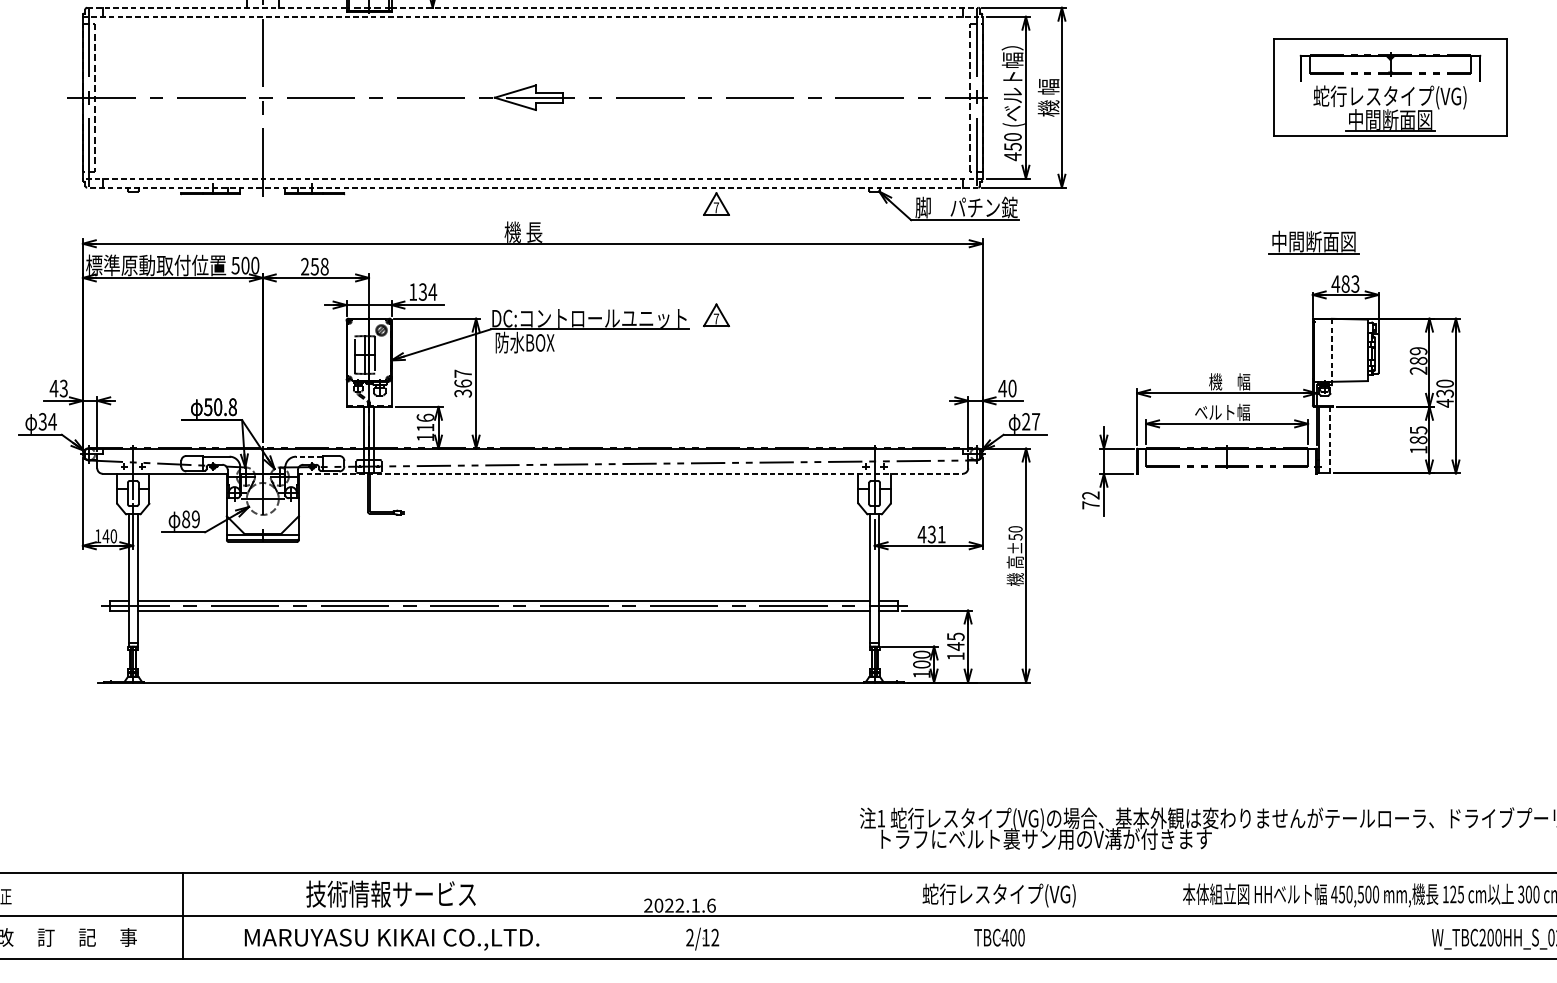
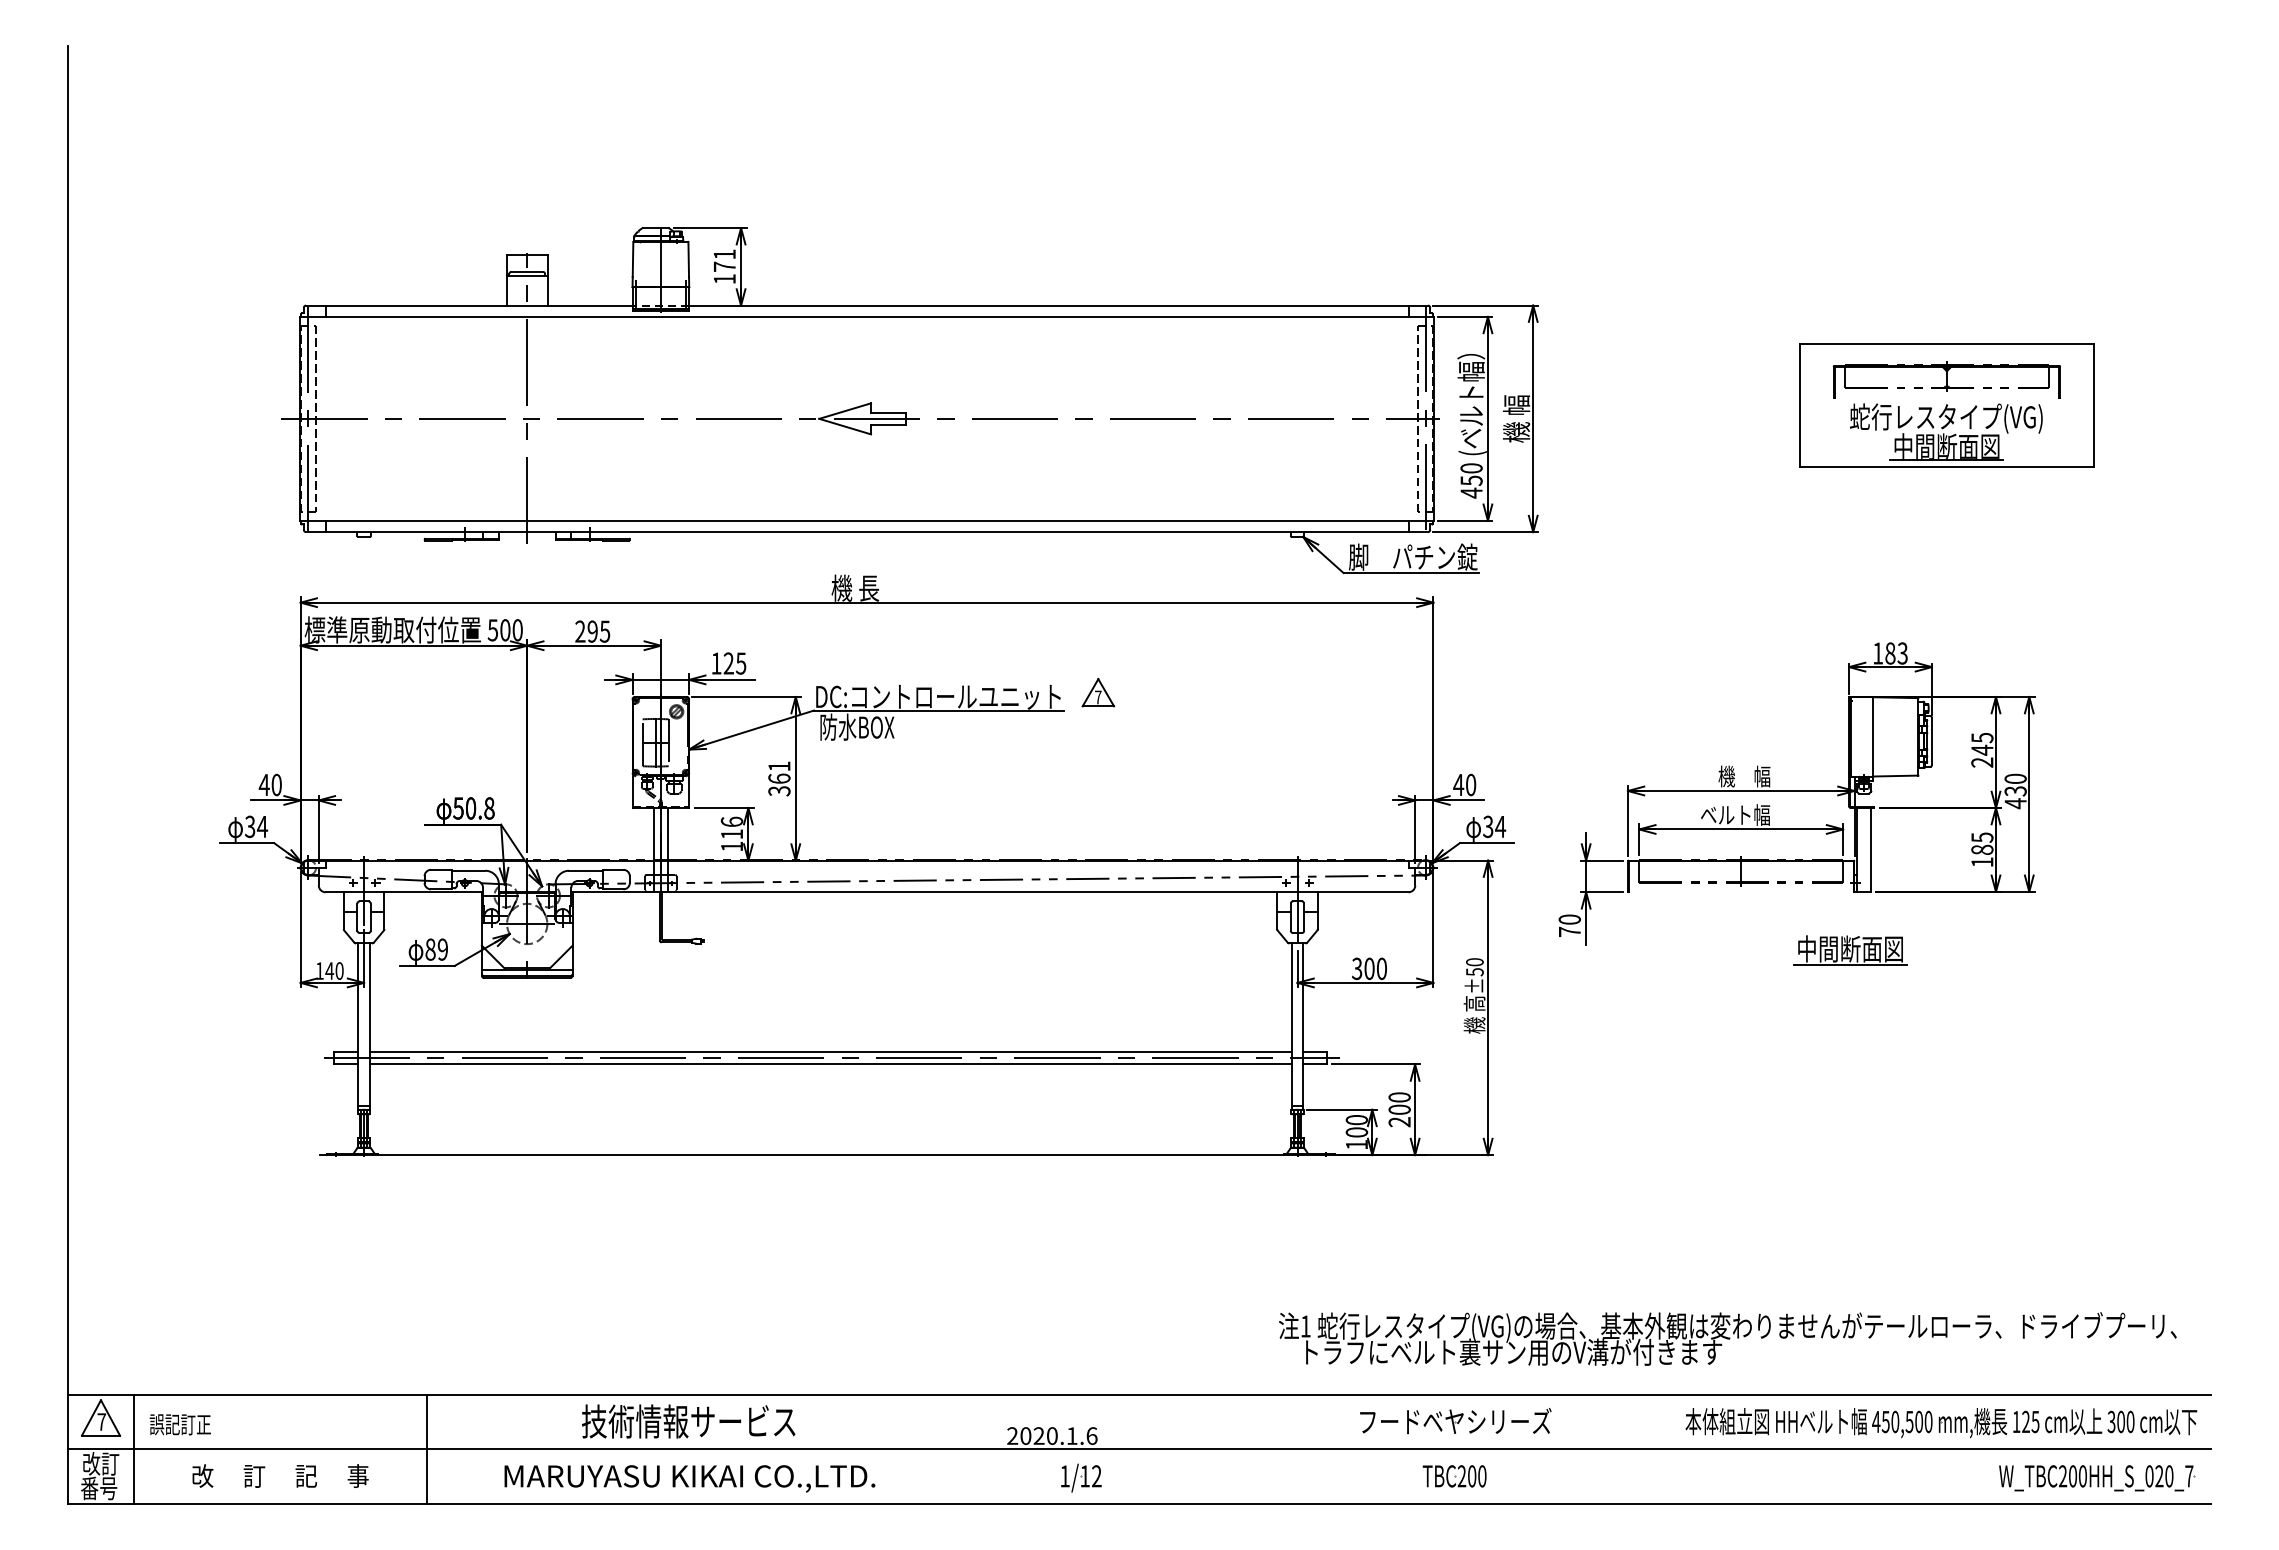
line: (216, 7) -> (469, 305), dashed -> solid
line: (685, 7) -> (1059, 305), dashed -> solid
line: (533, 16) -> (867, 316), dashed -> solid
line: (533, 178) -> (867, 520), dashed -> solid
line: (533, 188) -> (867, 532), dashed -> solid
part: (716, 203) -> (1098, 552), removed
part: (1313, 242) -> (1850, 950), moved
text: (319, 266) -> (598, 631), 258 -> 295
text: (1335, 284) -> (1877, 653), 483 -> 183
text: (427, 292) -> (734, 663), 134 -> 125
line: (1332, 350) -> (1873, 736), dashed -> solid
text: (1418, 356) -> (1982, 744), 289 -> 245
text: (463, 373) -> (779, 766), 367 -> 361
text: (63, 388) -> (276, 785), 43 -> 40
text: (1031, 422) -> (1494, 827), 27 -> 34
line: (1329, 439) -> (1870, 849), dashed -> solid
line: (309, 456) -> (585, 870), dashed -> solid
line: (630, 473) -> (989, 892), dashed -> solid
text: (1090, 495) -> (1569, 919), 72 -> 70
text: (931, 534) -> (1368, 968), 431 -> 300
text: (955, 646) -> (1399, 1109), 145 -> 200
text: (999, 895) -> (1454, 1423), 蛇行レスタイプ(VG) -> フードベヤシリーズ
text: (679, 905) -> (1051, 1435), 2022.1.6 -> 2020.1.6
text: (689, 937) -> (1064, 1476), 2/12 -> 1/12
text: (1004, 937) -> (1461, 1476), TBC400 -> TBC200

